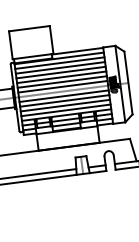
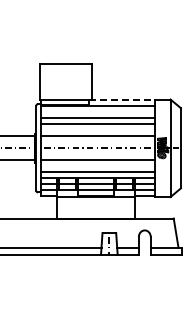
line: (77, 51) -> (122, 100), solid -> dashed
line: (60, 63) -> (98, 112), removed
line: (62, 77) -> (98, 130), removed
line: (63, 86) -> (98, 142), removed
line: (64, 96) -> (98, 154), removed
line: (65, 105) -> (98, 166), removed

